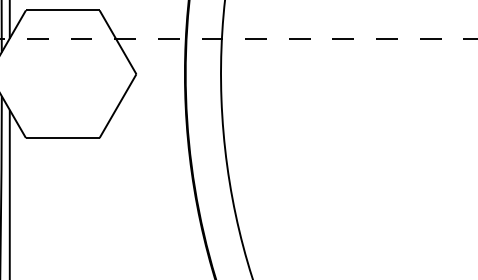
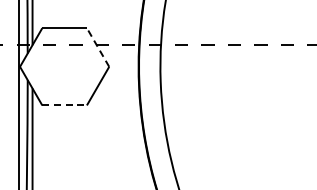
line: (117, 42) -> (97, 47), solid -> dashed
line: (64, 138) -> (65, 105), solid -> dashed

